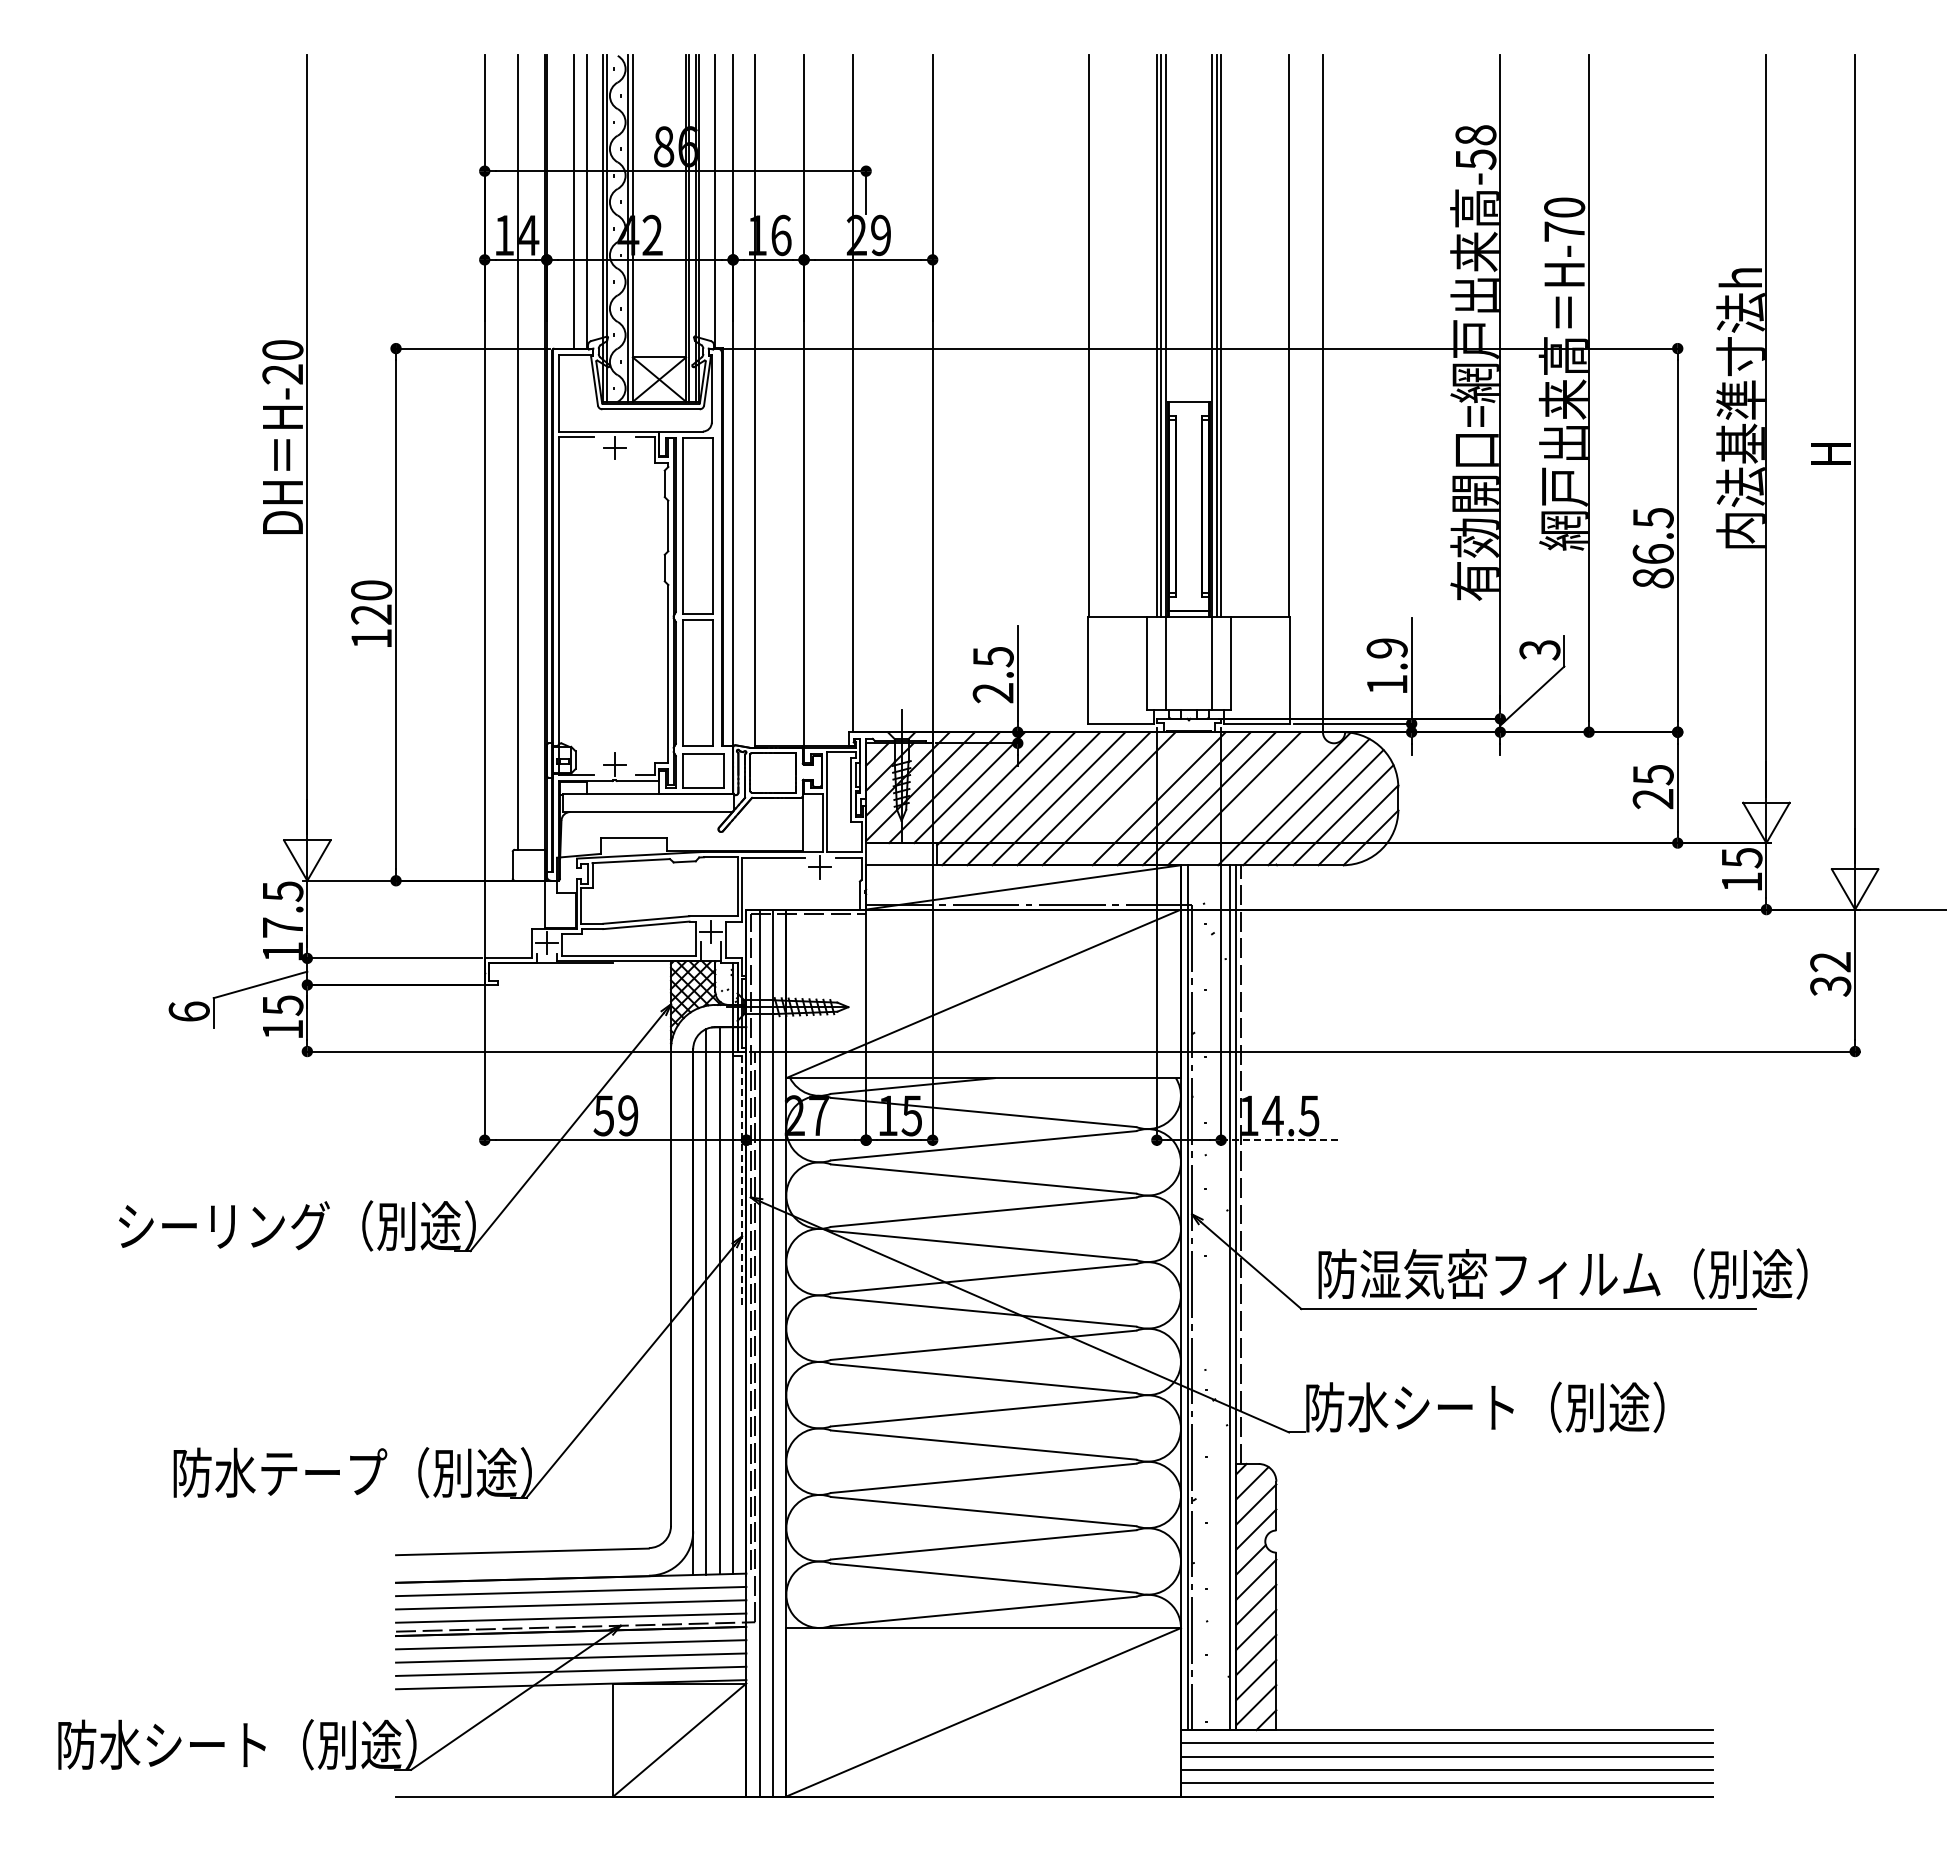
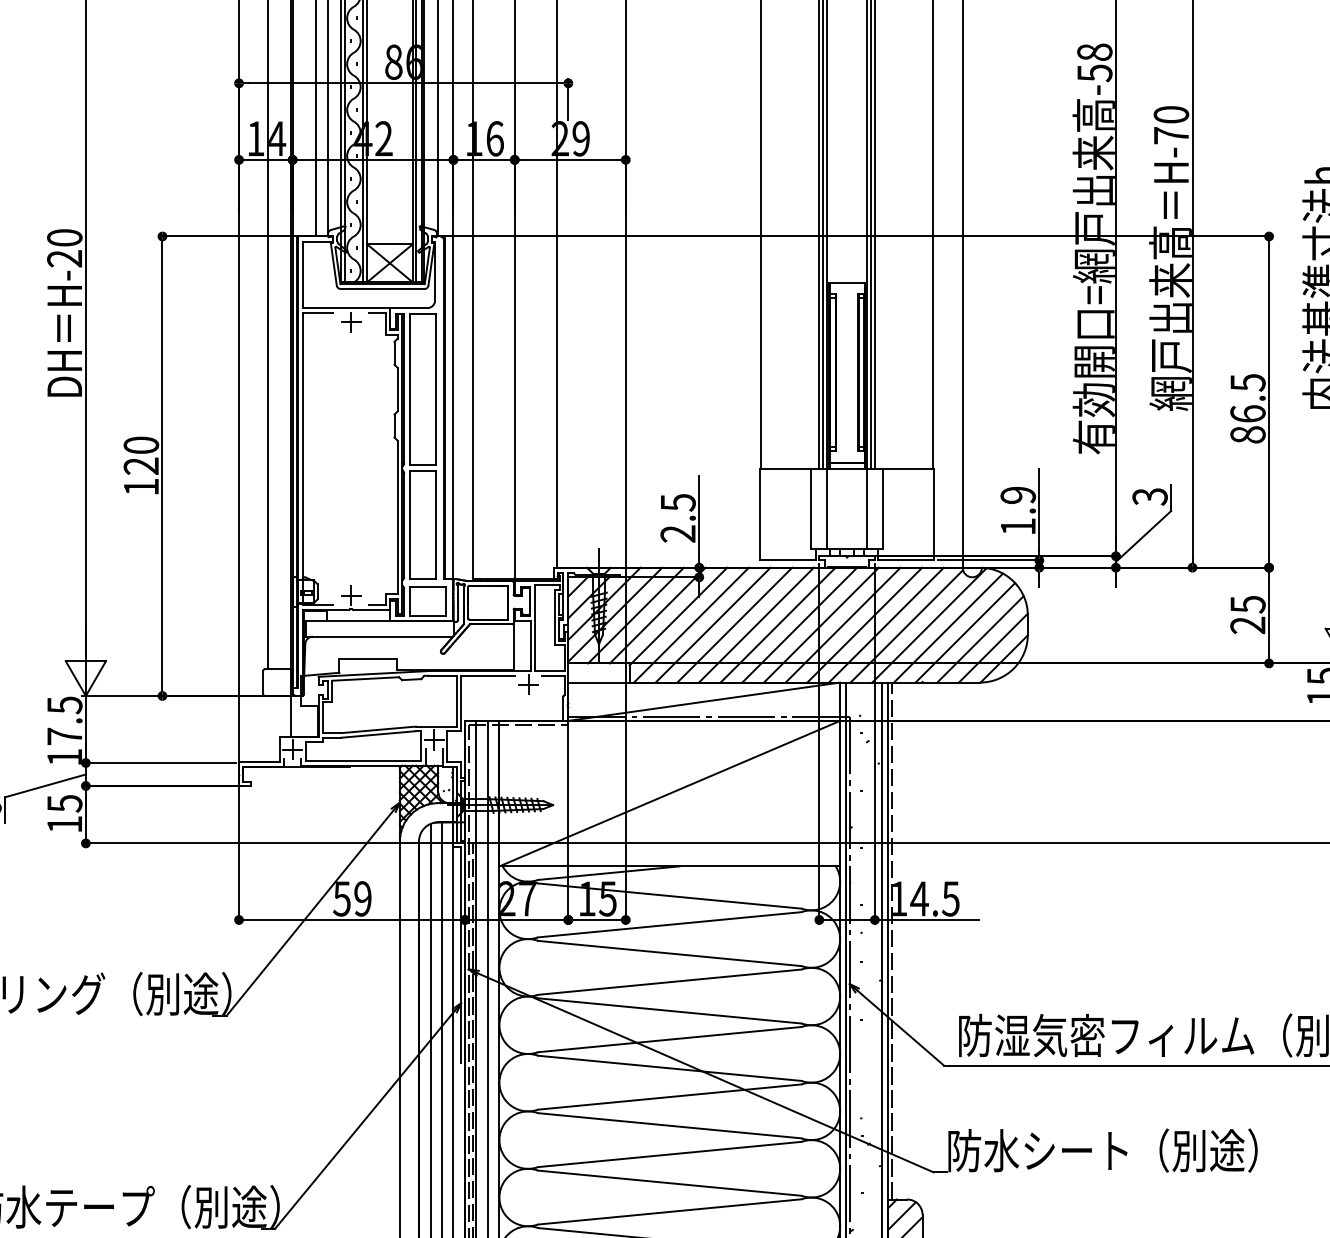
line: (1133, 798) -> (799, 624), added
line: (1258, 800) -> (907, 626), added
line: (1281, 1140) -> (926, 920), dashed -> solid
line: (741, 1181) -> (460, 955), dashed -> solid

